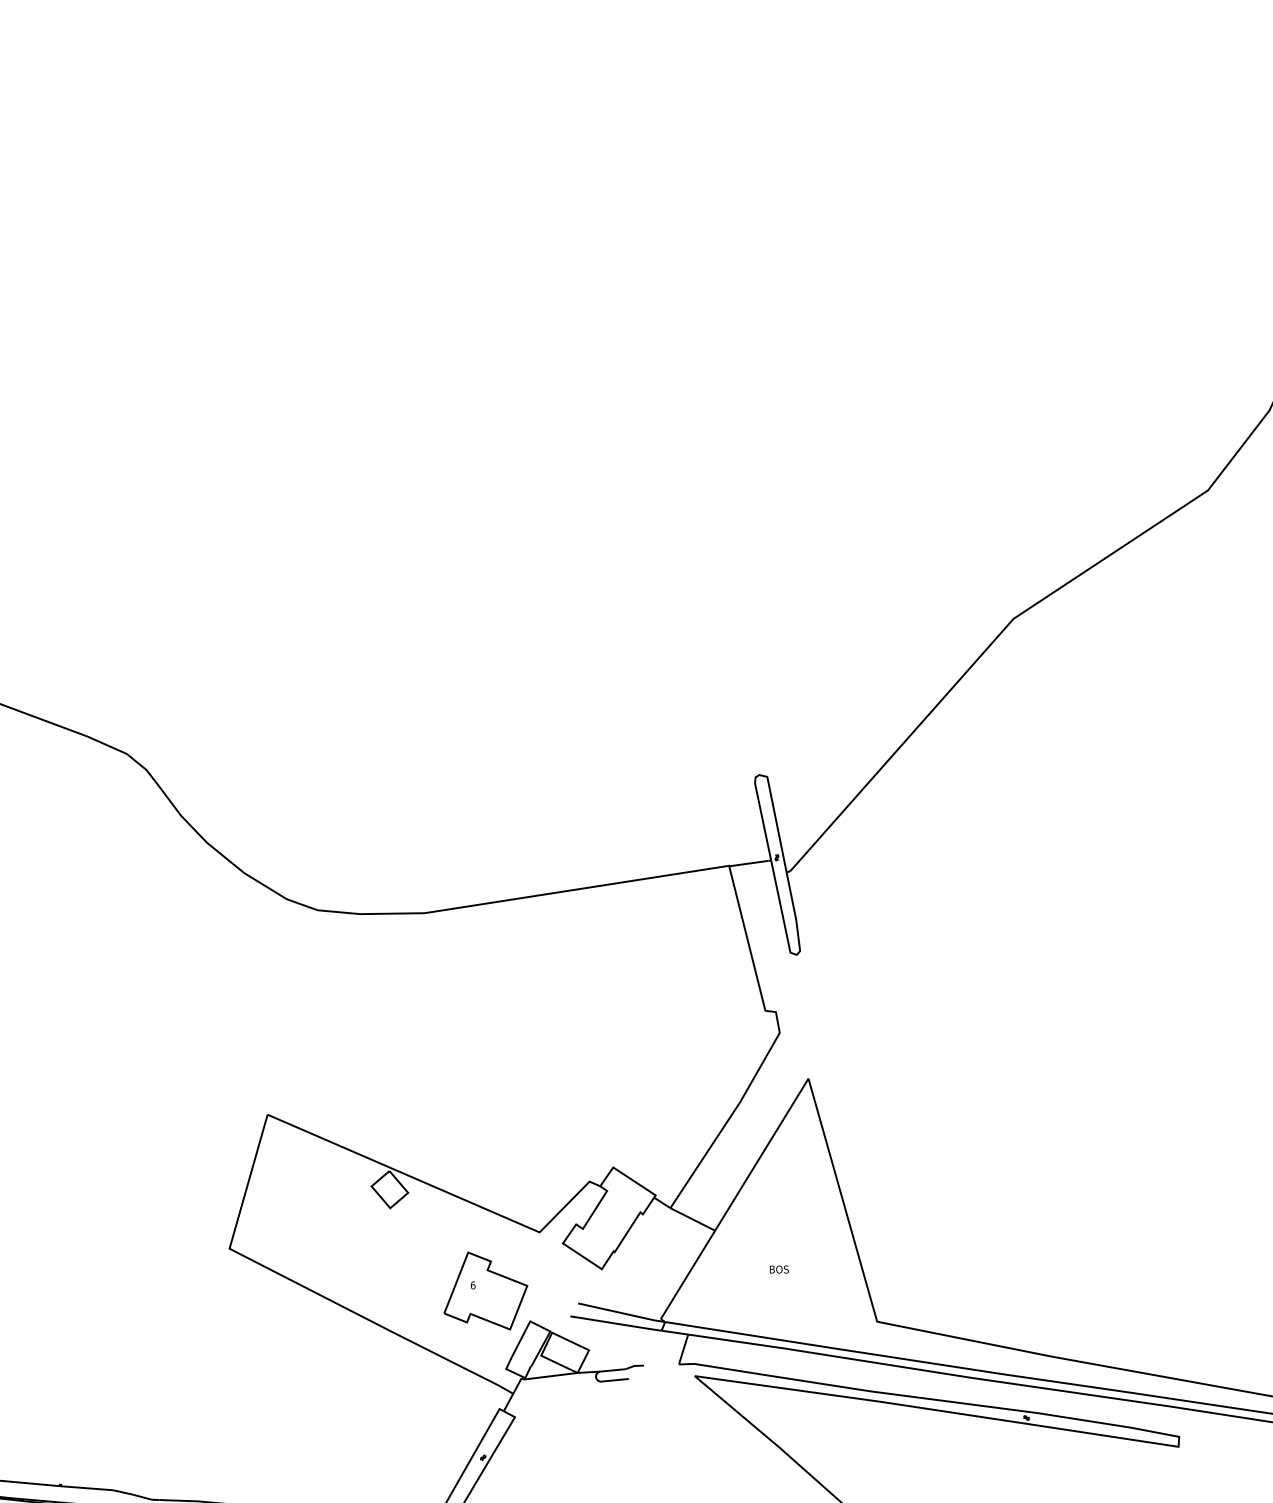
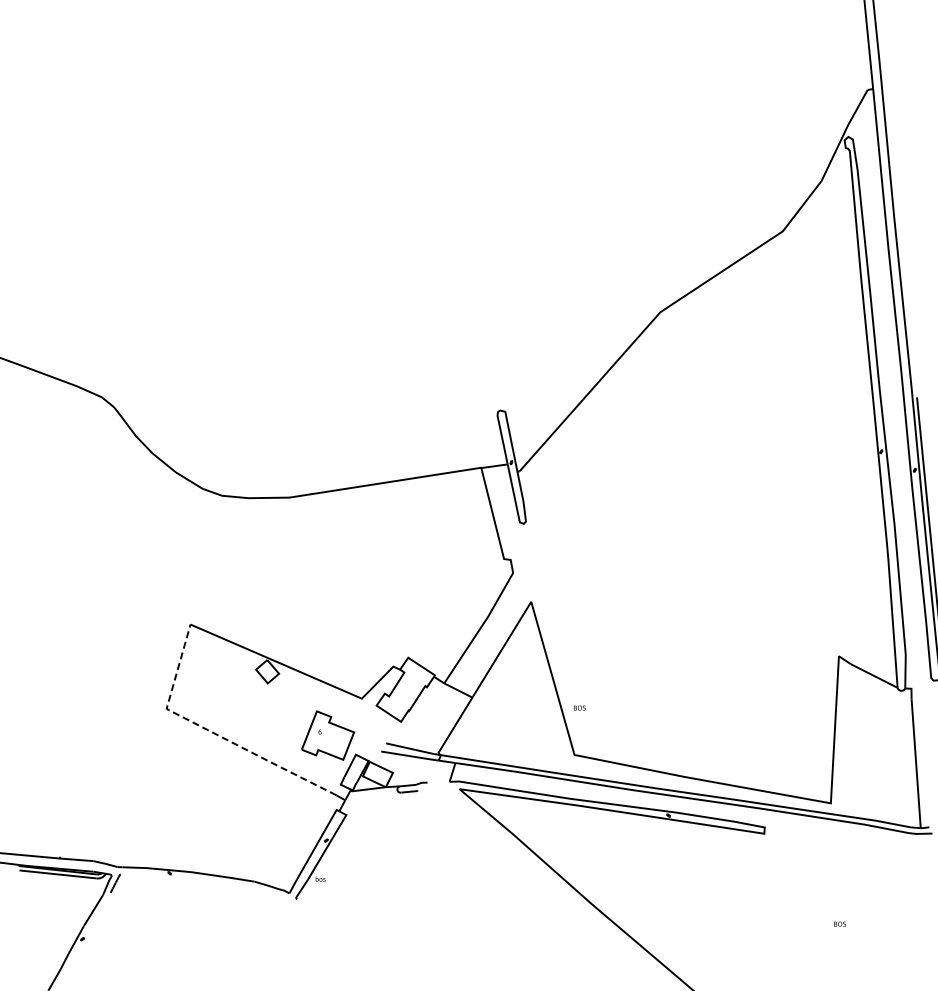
text: (778, 1268) -> (579, 707), moved
line: (302, 1286) -> (212, 732), solid -> dashed

